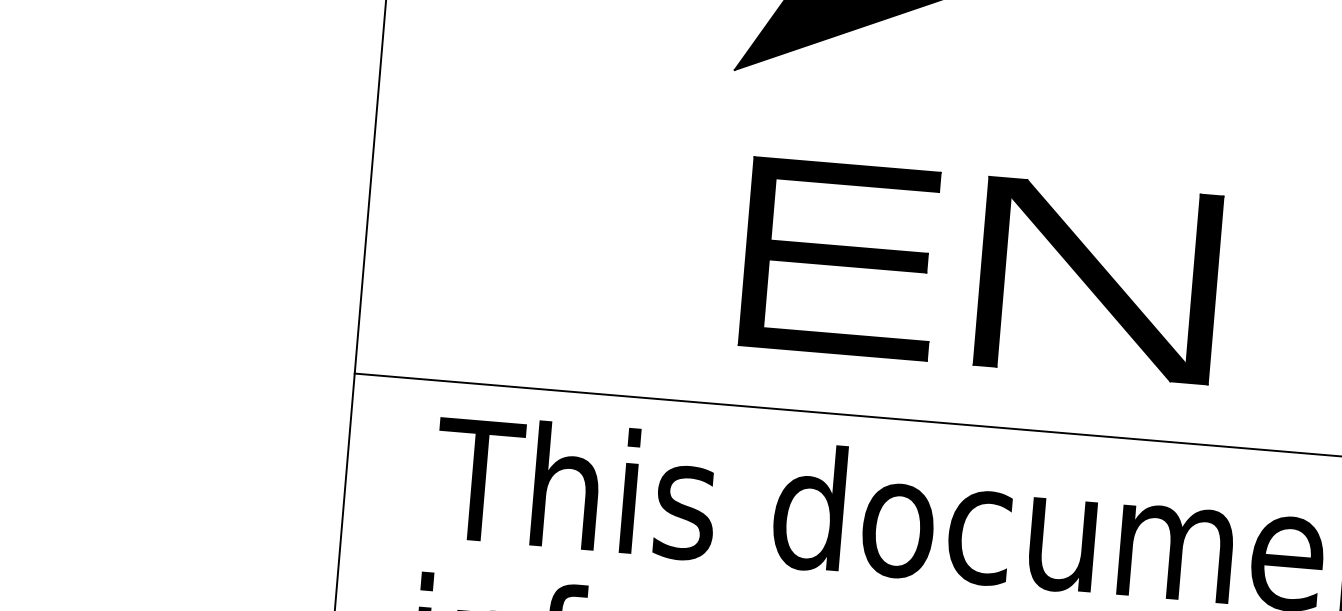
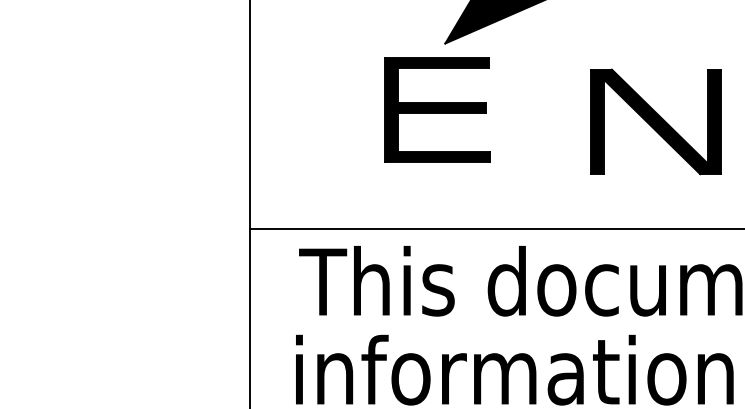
part: (840, 258) -> (437, 109), moved
part: (1097, 279) -> (655, 121), moved

